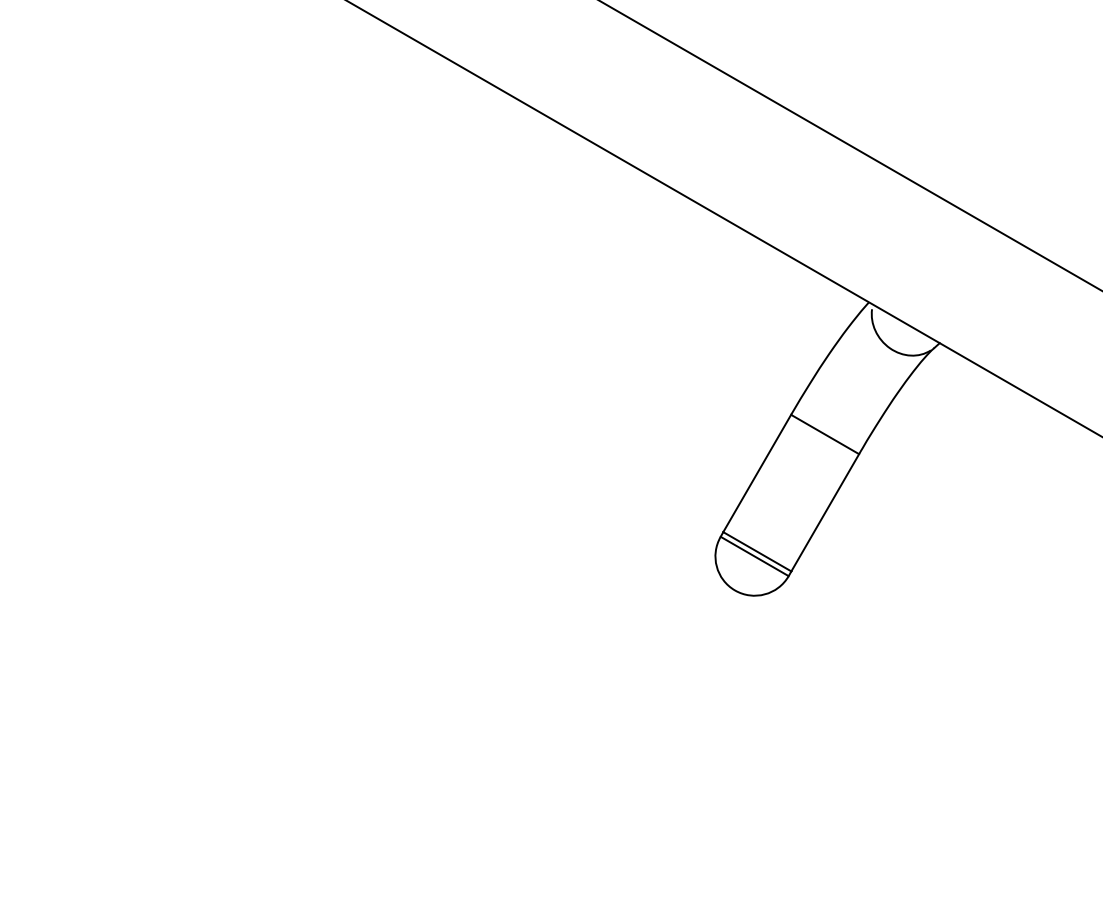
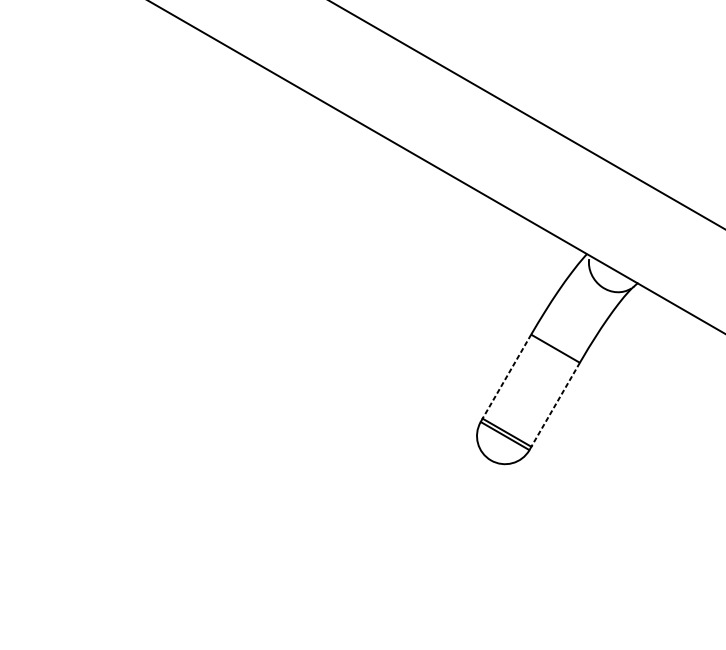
line: (757, 473) -> (507, 376), solid -> dashed
line: (825, 512) -> (555, 404), solid -> dashed

